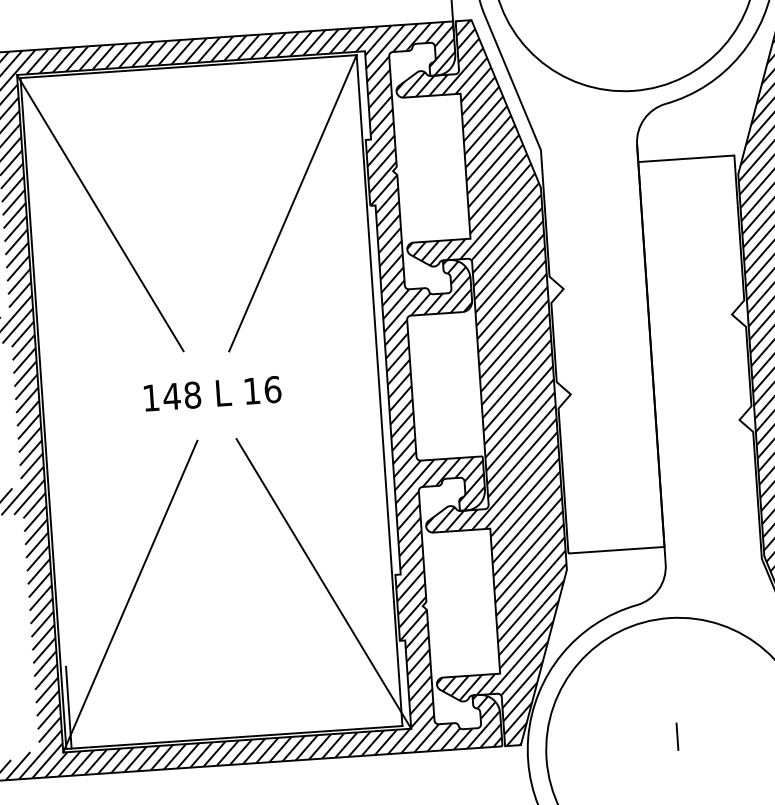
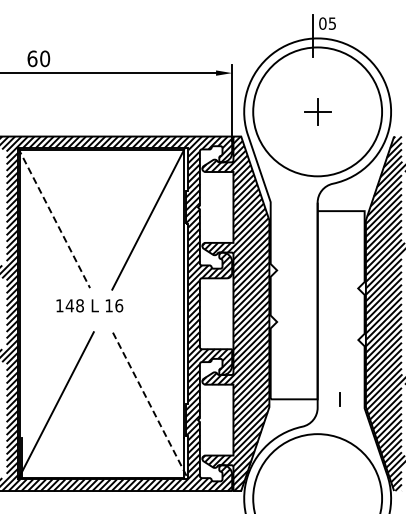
line: (101, 213) -> (54, 218), solid -> dashed
text: (211, 393) -> (89, 305), moved
line: (323, 584) -> (150, 406), solid -> dashed
line: (677, 737) -> (339, 399), moved

